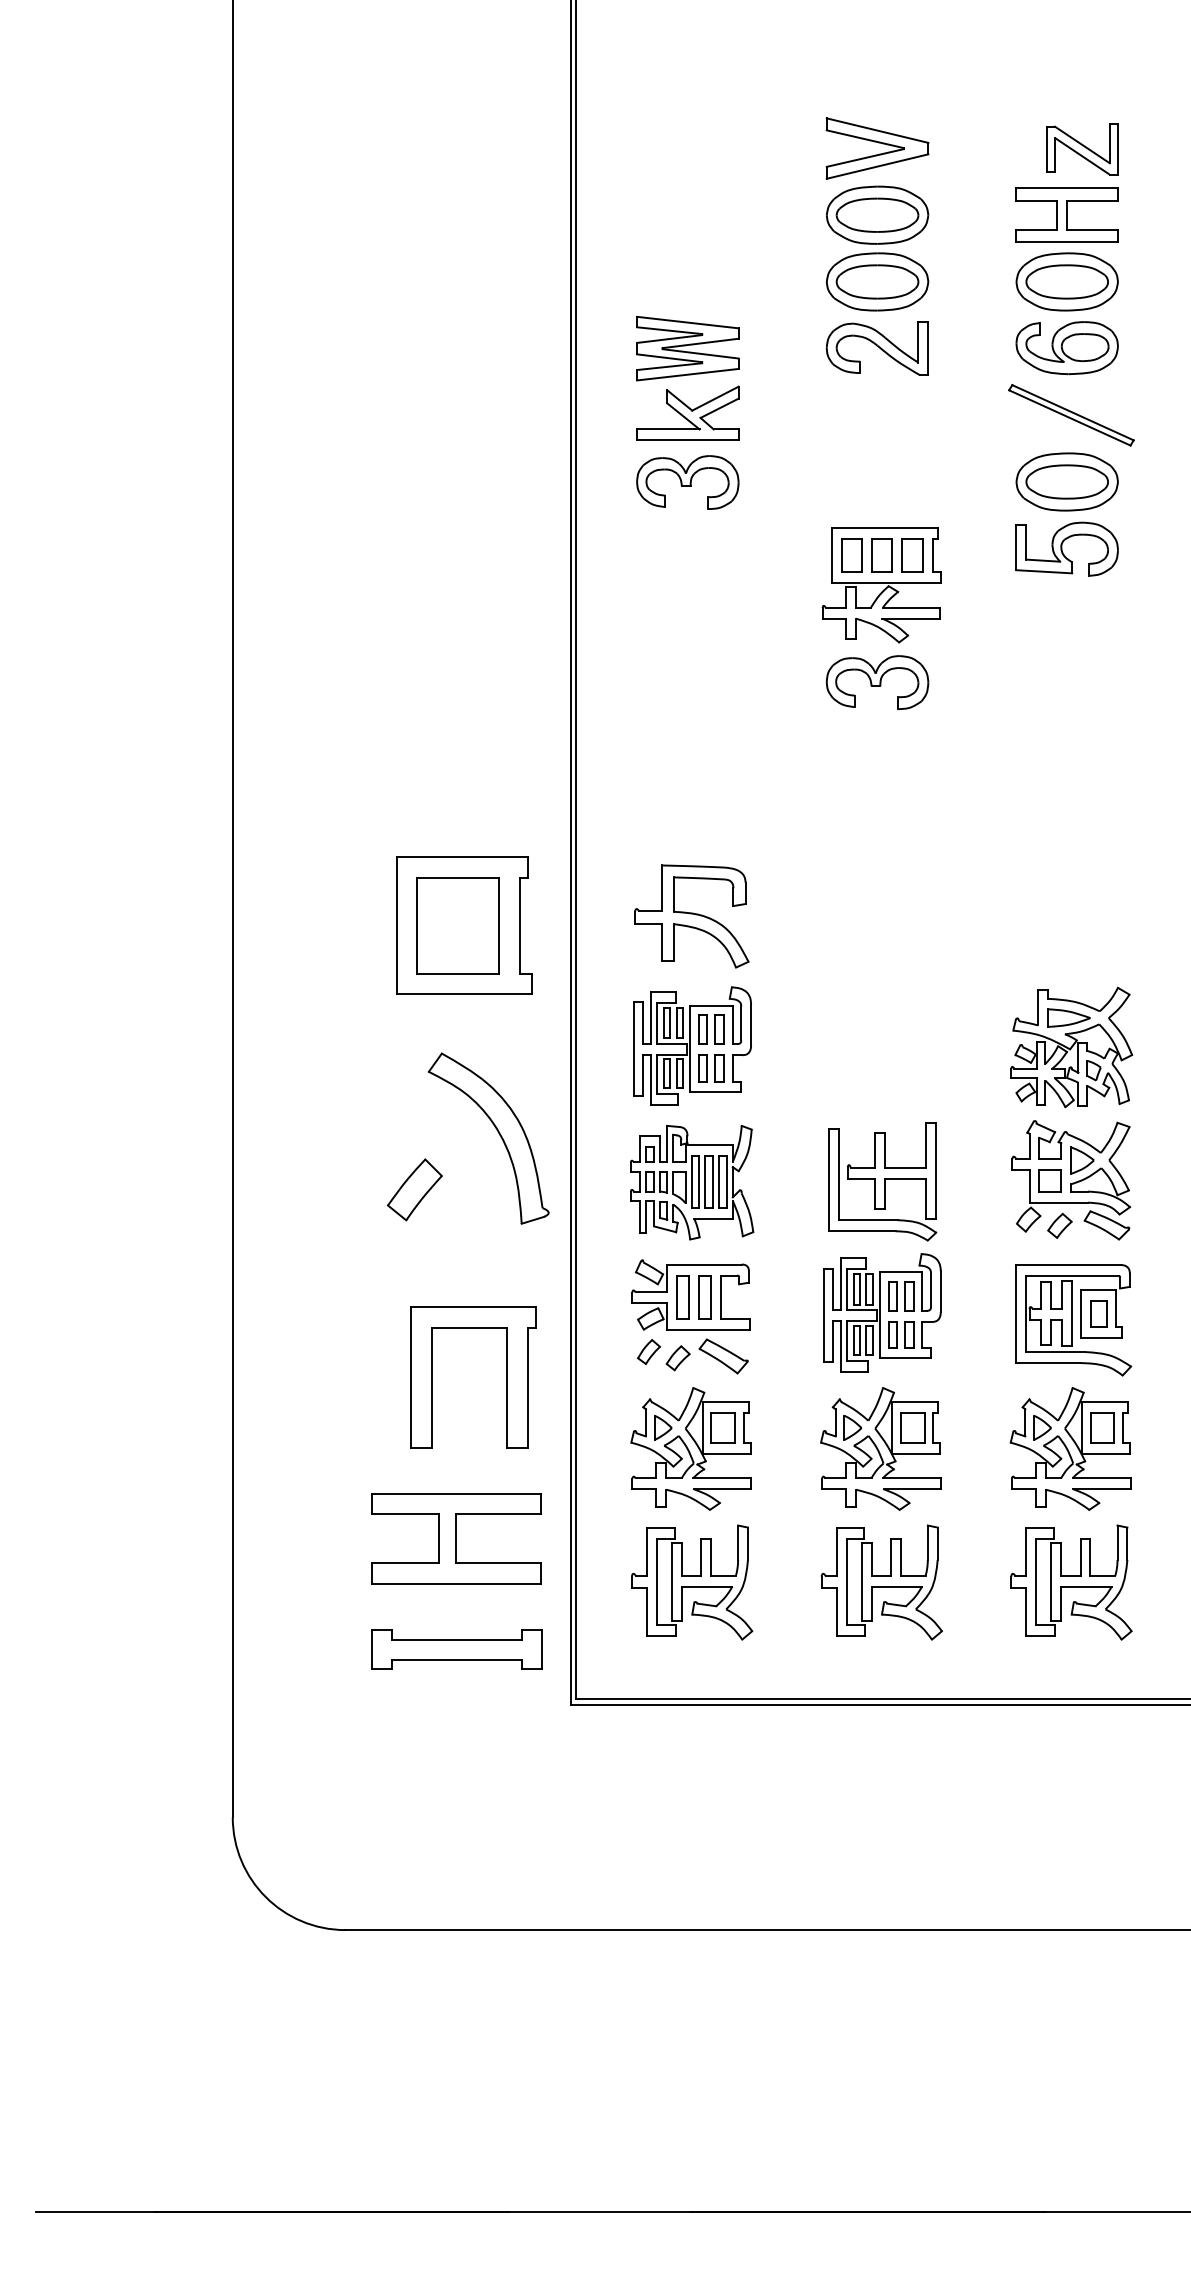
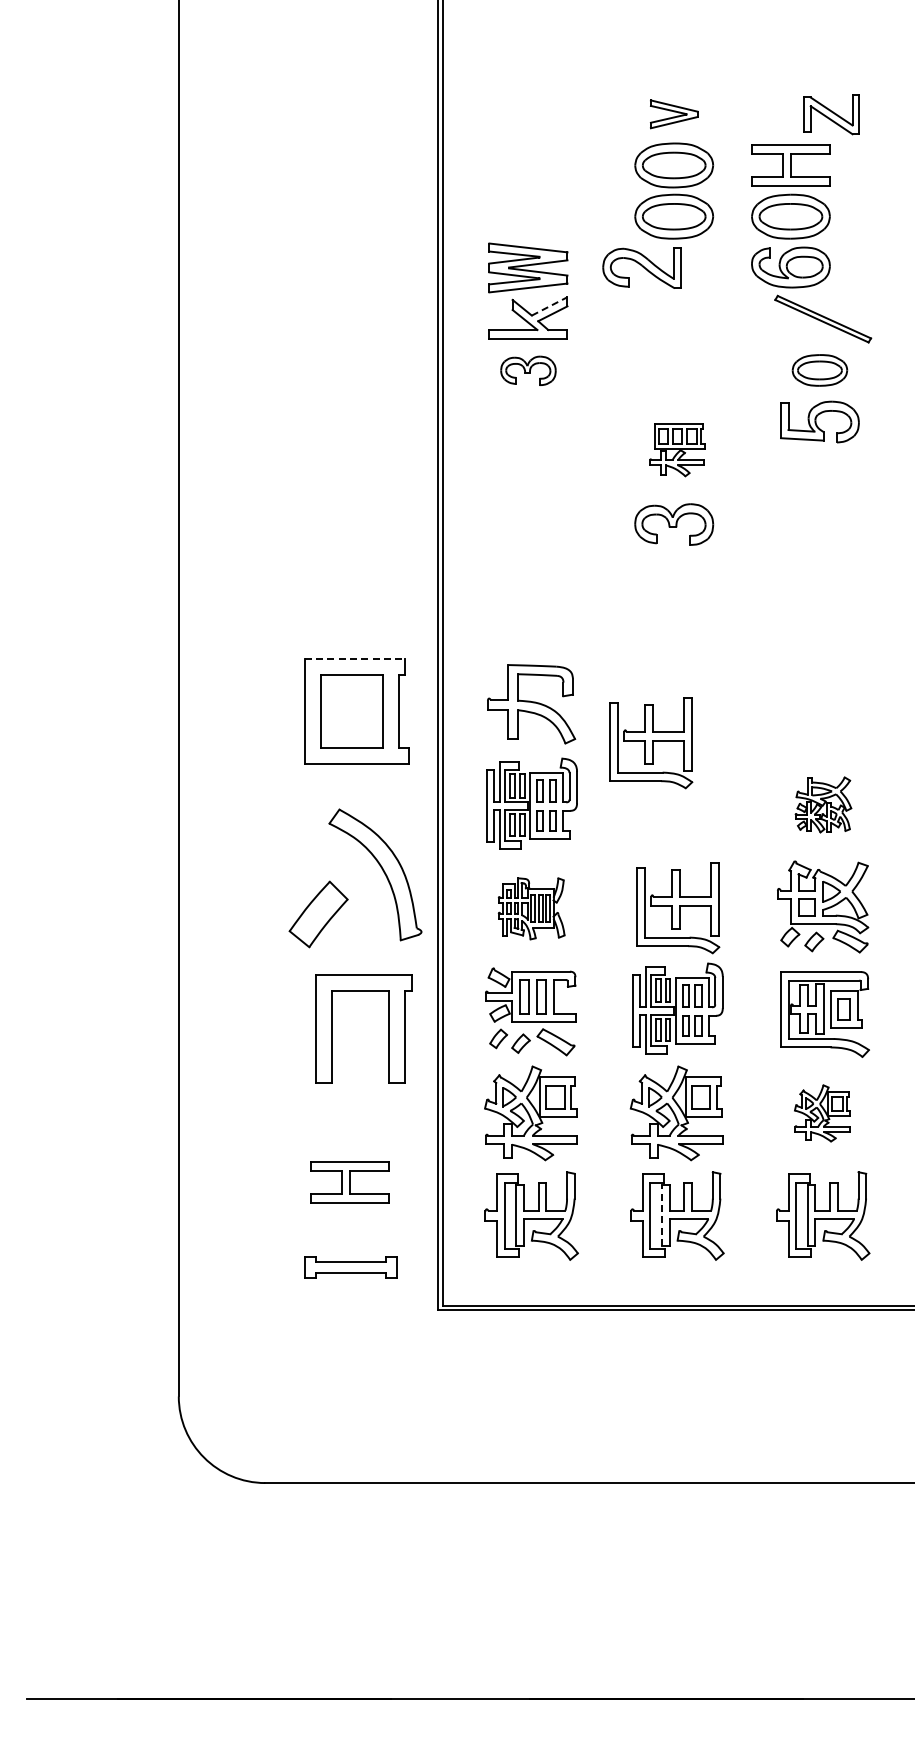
part: (877, 148) -> (674, 114), size x0.6
part: (1066, 281) -> (790, 216), moved
part: (876, 348) -> (641, 267), moved
line: (716, 398) -> (550, 306), solid -> dashed
part: (687, 482) -> (528, 370), size x0.7
part: (1066, 482) -> (819, 370), size x0.7
part: (881, 584) -> (677, 449), size x0.6
line: (462, 856) -> (355, 658), solid -> dashed
part: (847, 967) -> (651, 743), added
part: (1071, 1046) -> (823, 804), size x0.6
part: (691, 1182) -> (531, 908), size x0.7
part: (414, 1188) -> (318, 913), size x1.4
part: (505, 1376) -> (388, 1028), moved
part: (1070, 1449) -> (822, 1113), size x0.6
part: (454, 1538) -> (349, 1182), size x0.6
line: (861, 1581) -> (661, 1215), solid -> dashed
part: (456, 1649) -> (350, 1267), size x0.7

